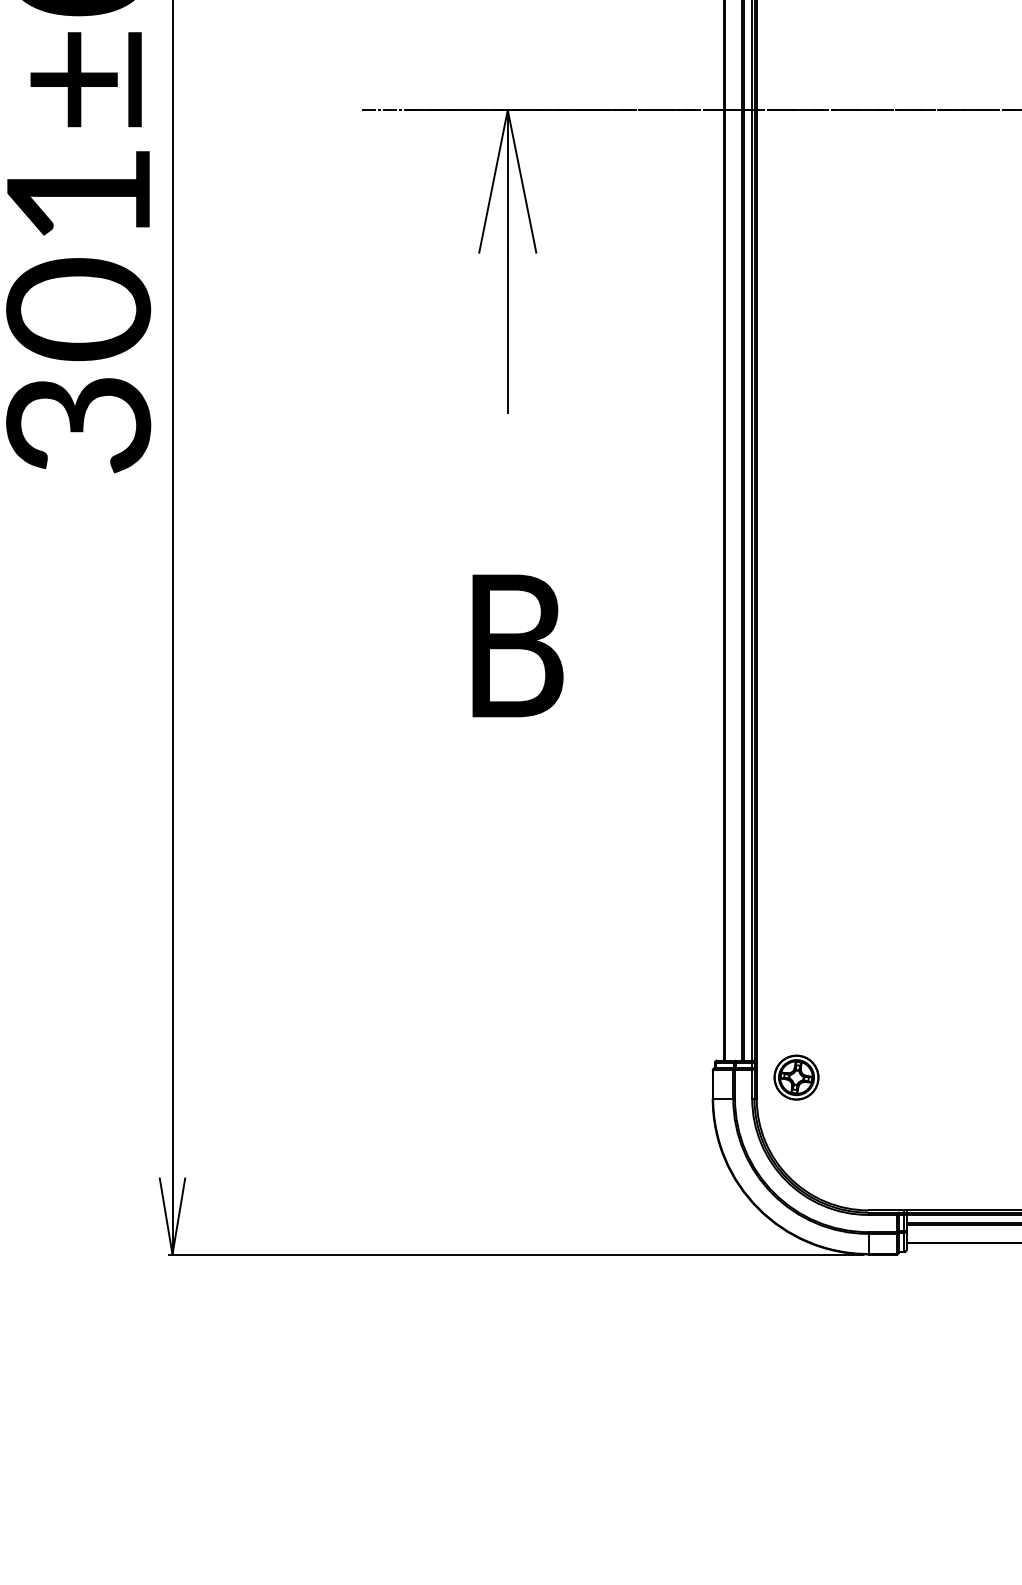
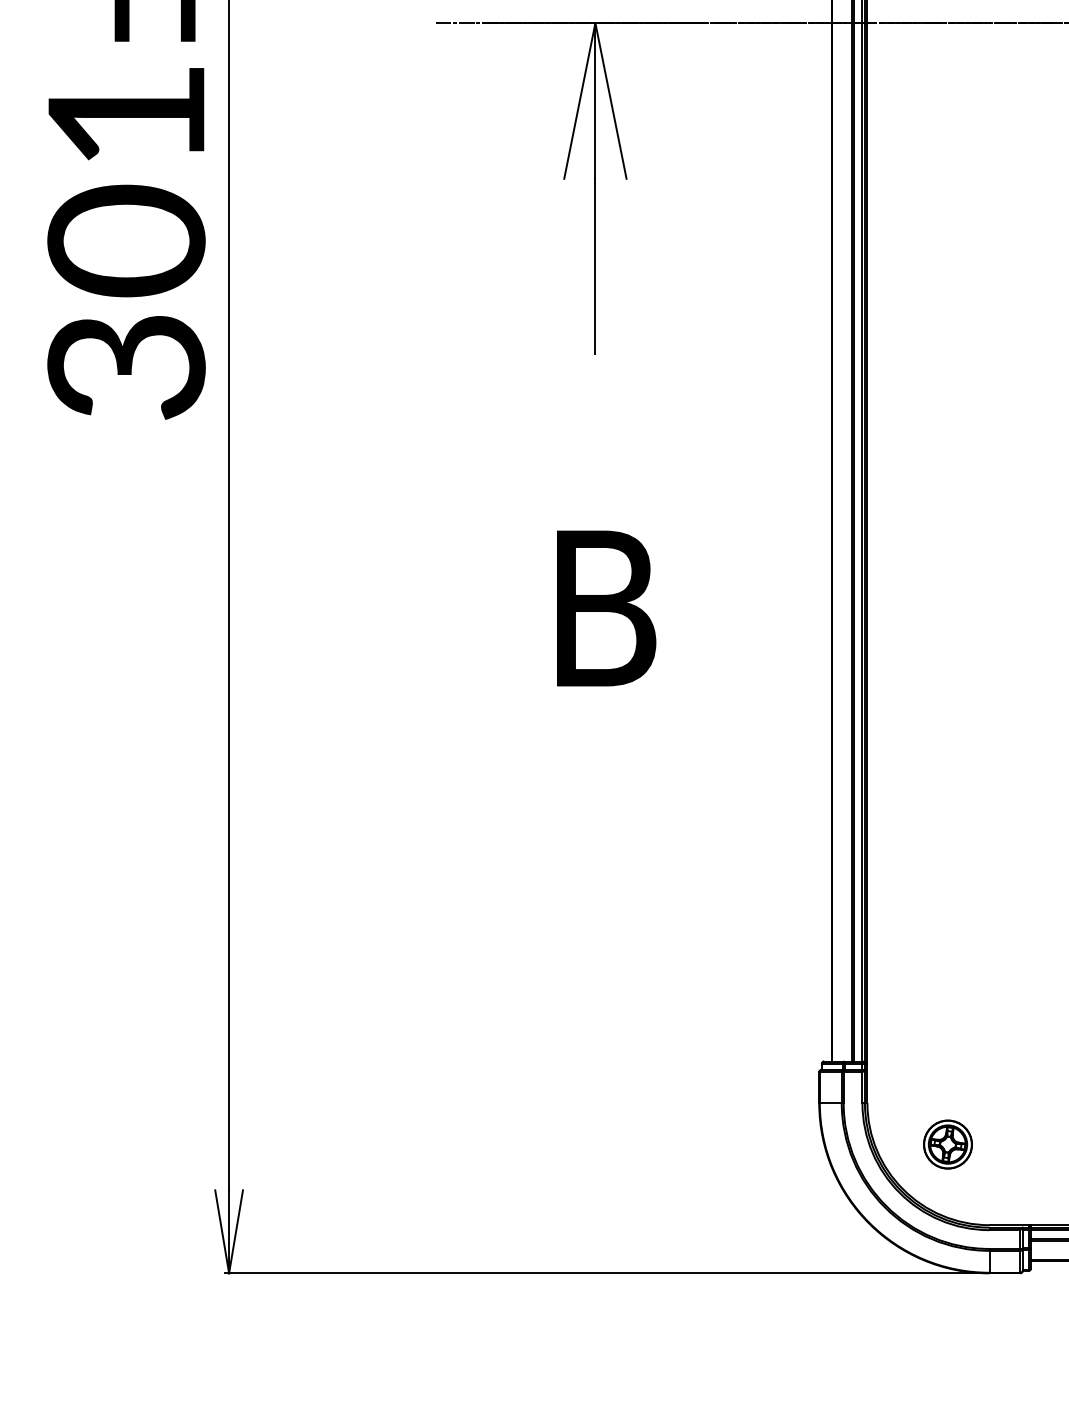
part: (796, 1077) -> (947, 1144), moved

